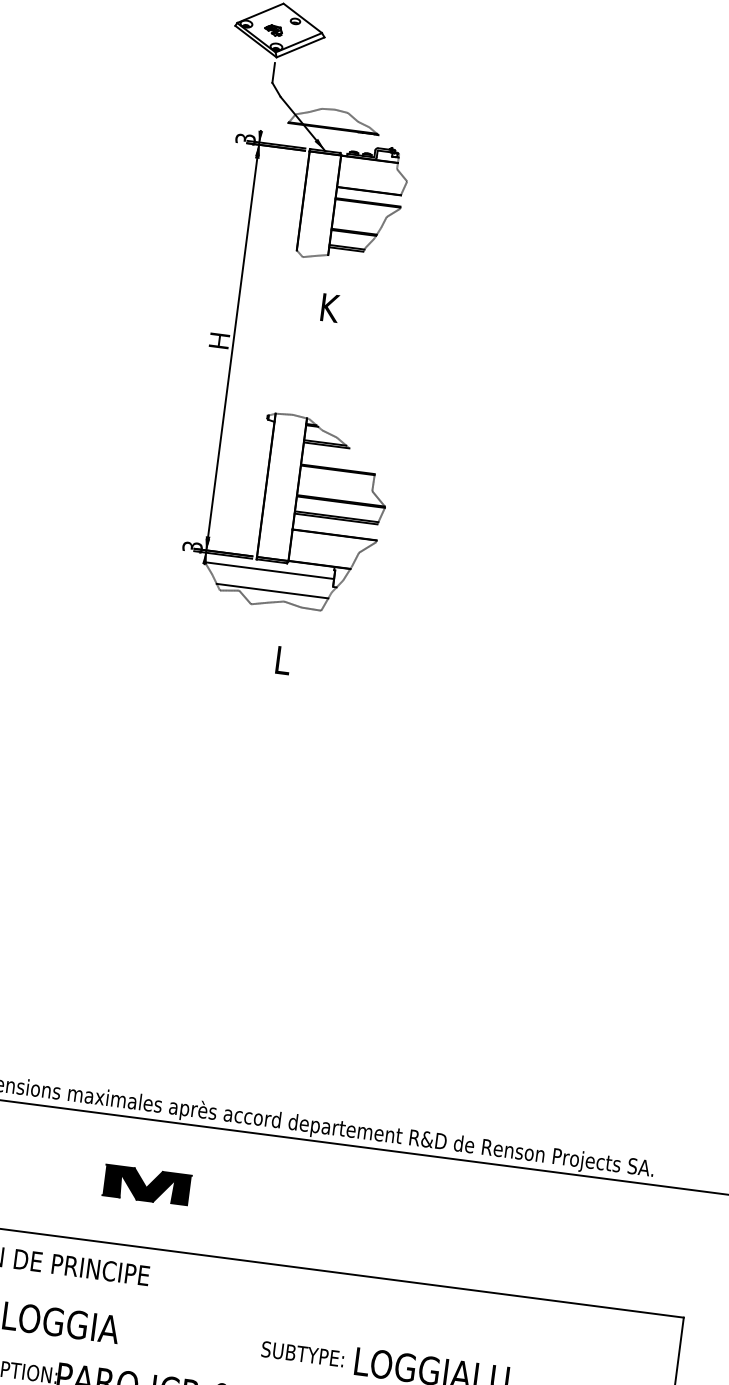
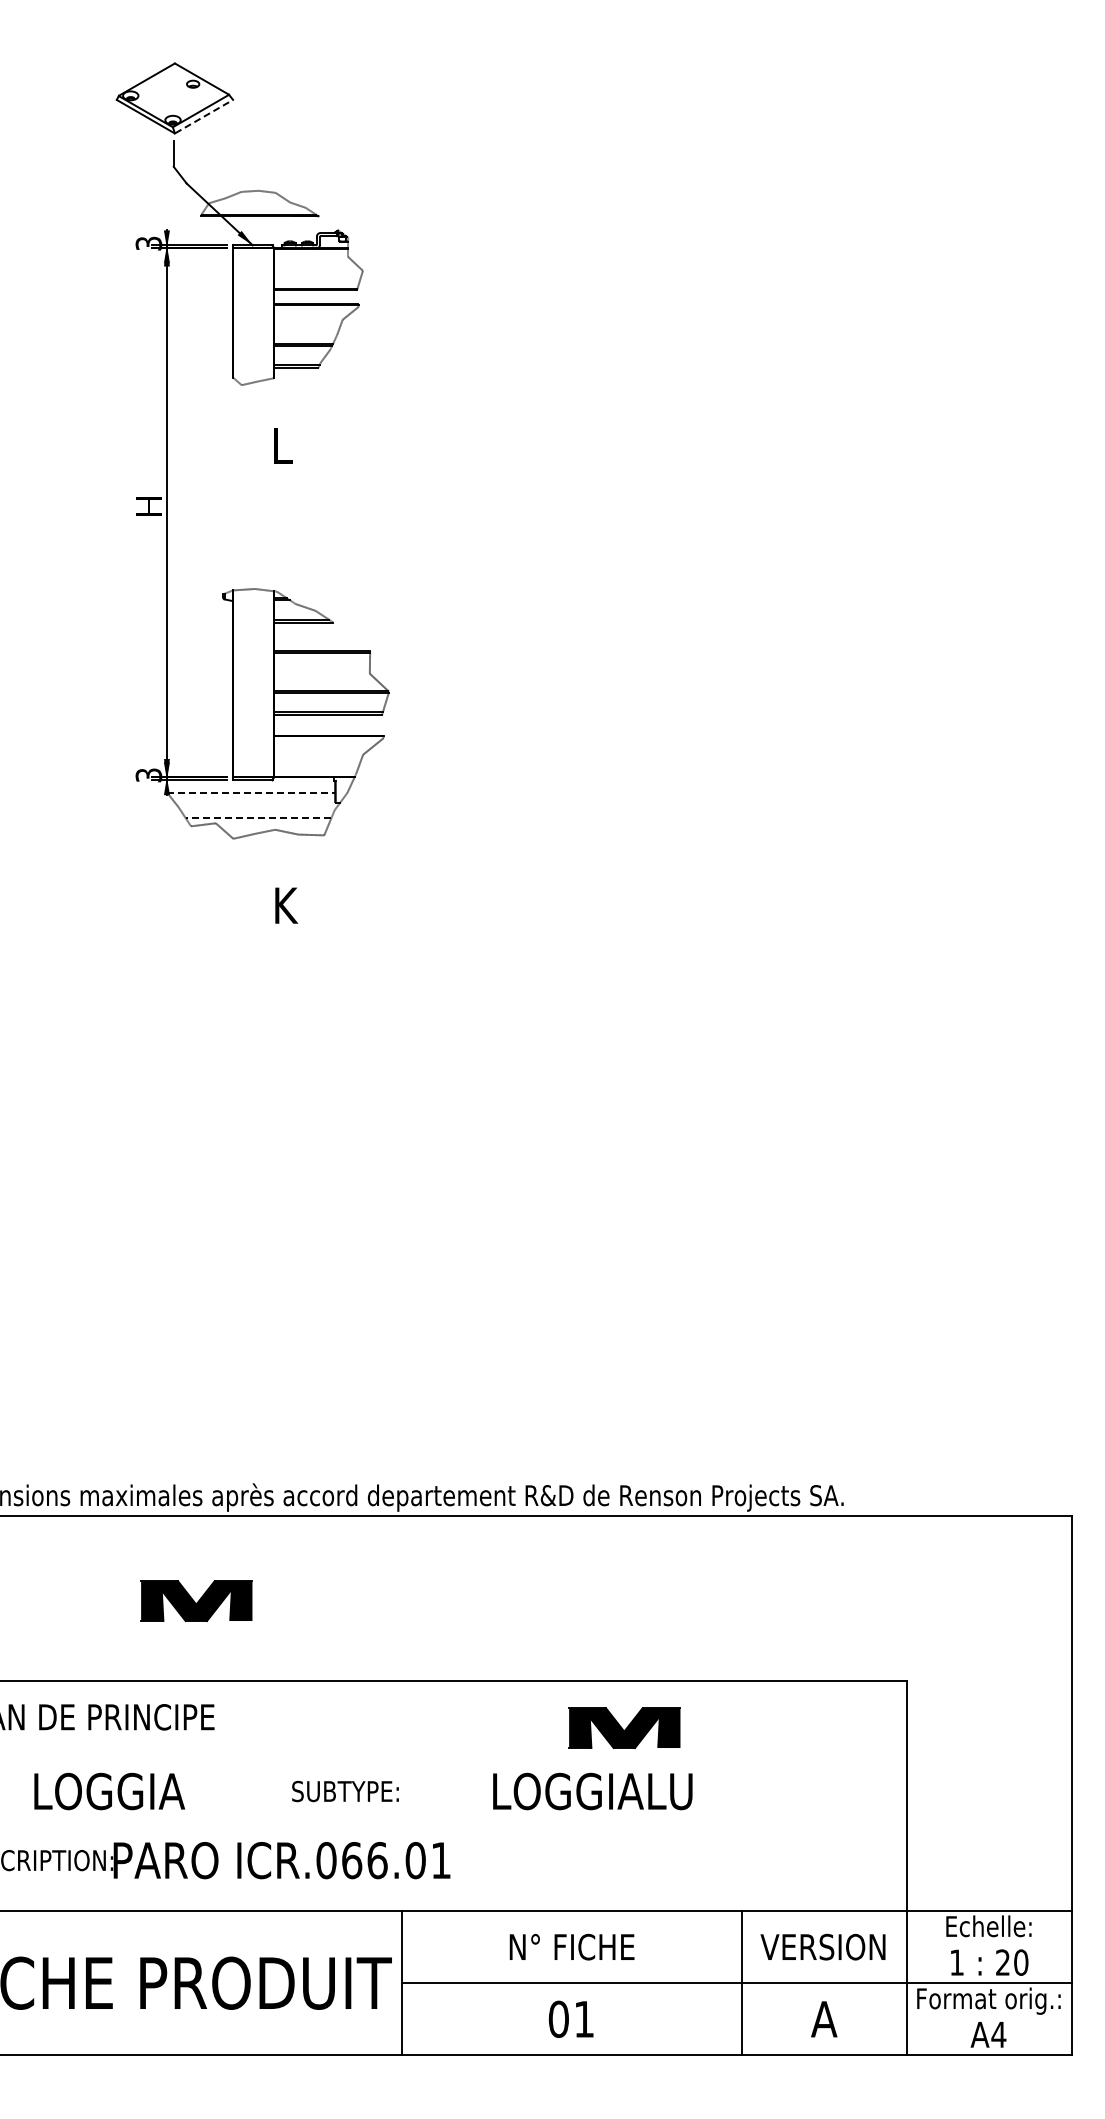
part: (273, 30) -> (166, 99), removed
line: (300, 47) -> (204, 116), solid -> dashed
text: (330, 307) -> (285, 445), K -> L
line: (269, 570) -> (251, 792), solid -> dashed
line: (272, 591) -> (258, 818), solid -> dashed
text: (285, 660) -> (286, 905), L -> K
part: (462, 1325) -> (624, 1728), added
text: (302, 1354) -> (345, 1791), moved

